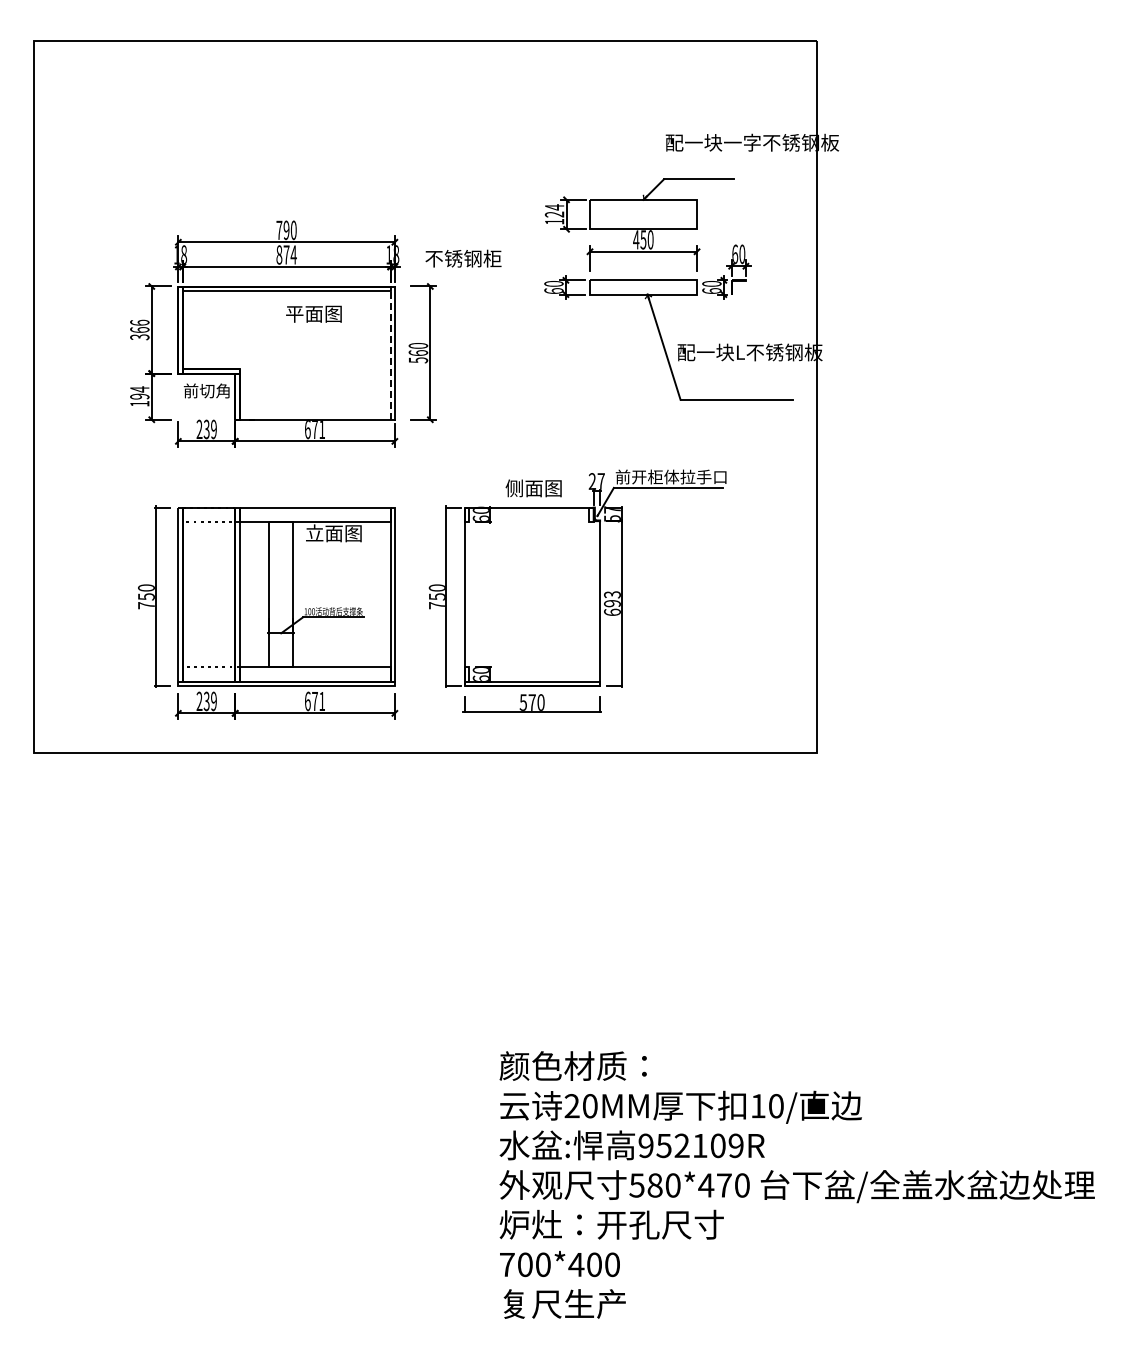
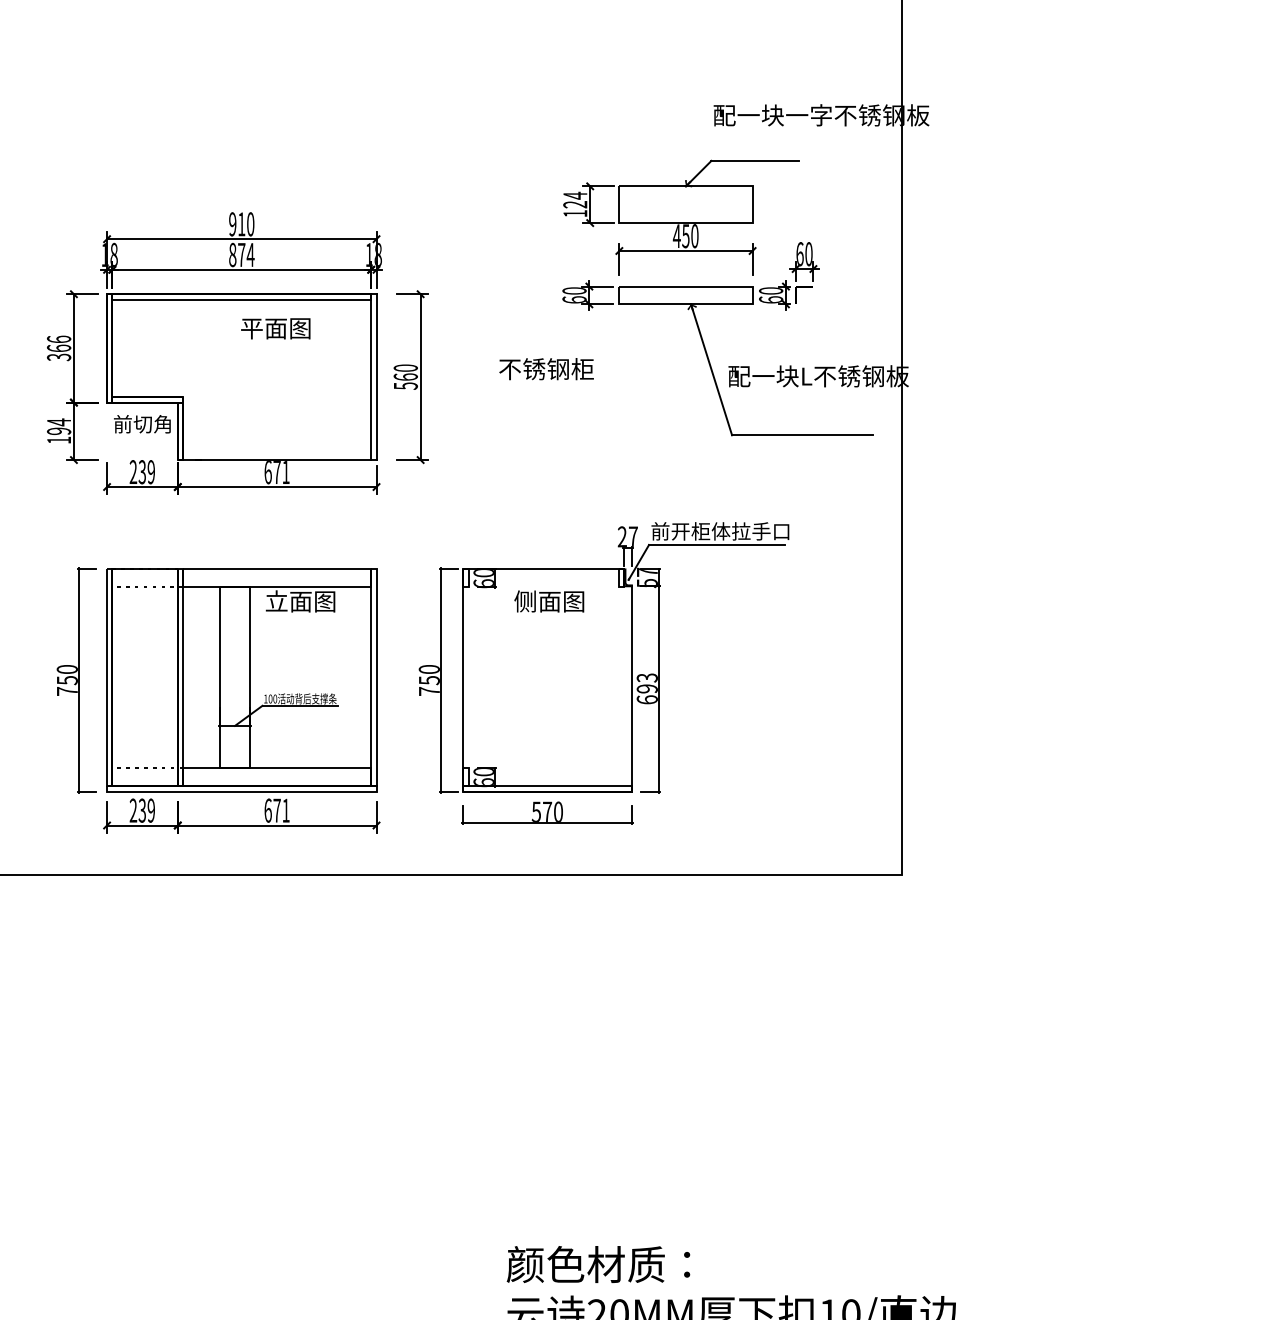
text: (282, 230) -> (236, 224), 790 -> 910
text: (463, 258) -> (546, 368), moved
line: (390, 353) -> (371, 377), dashed -> solid
text: (533, 488) -> (549, 601), moved

